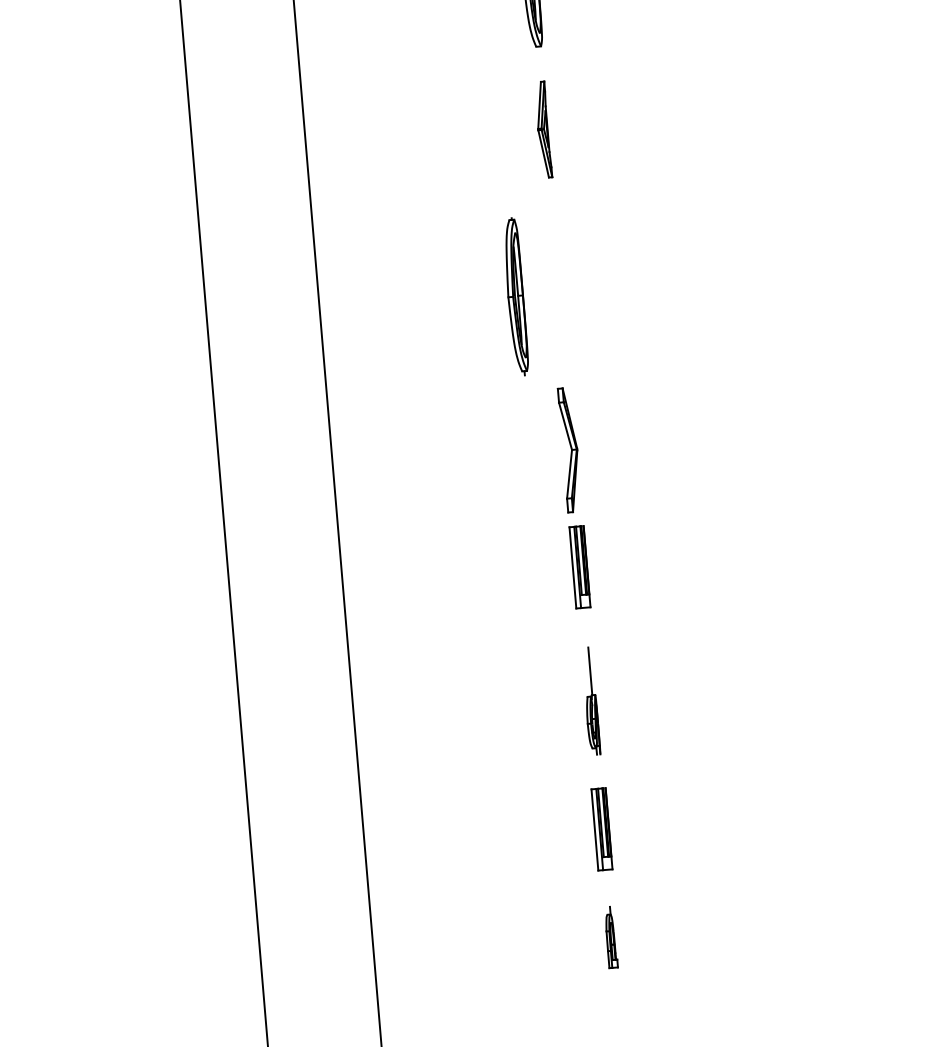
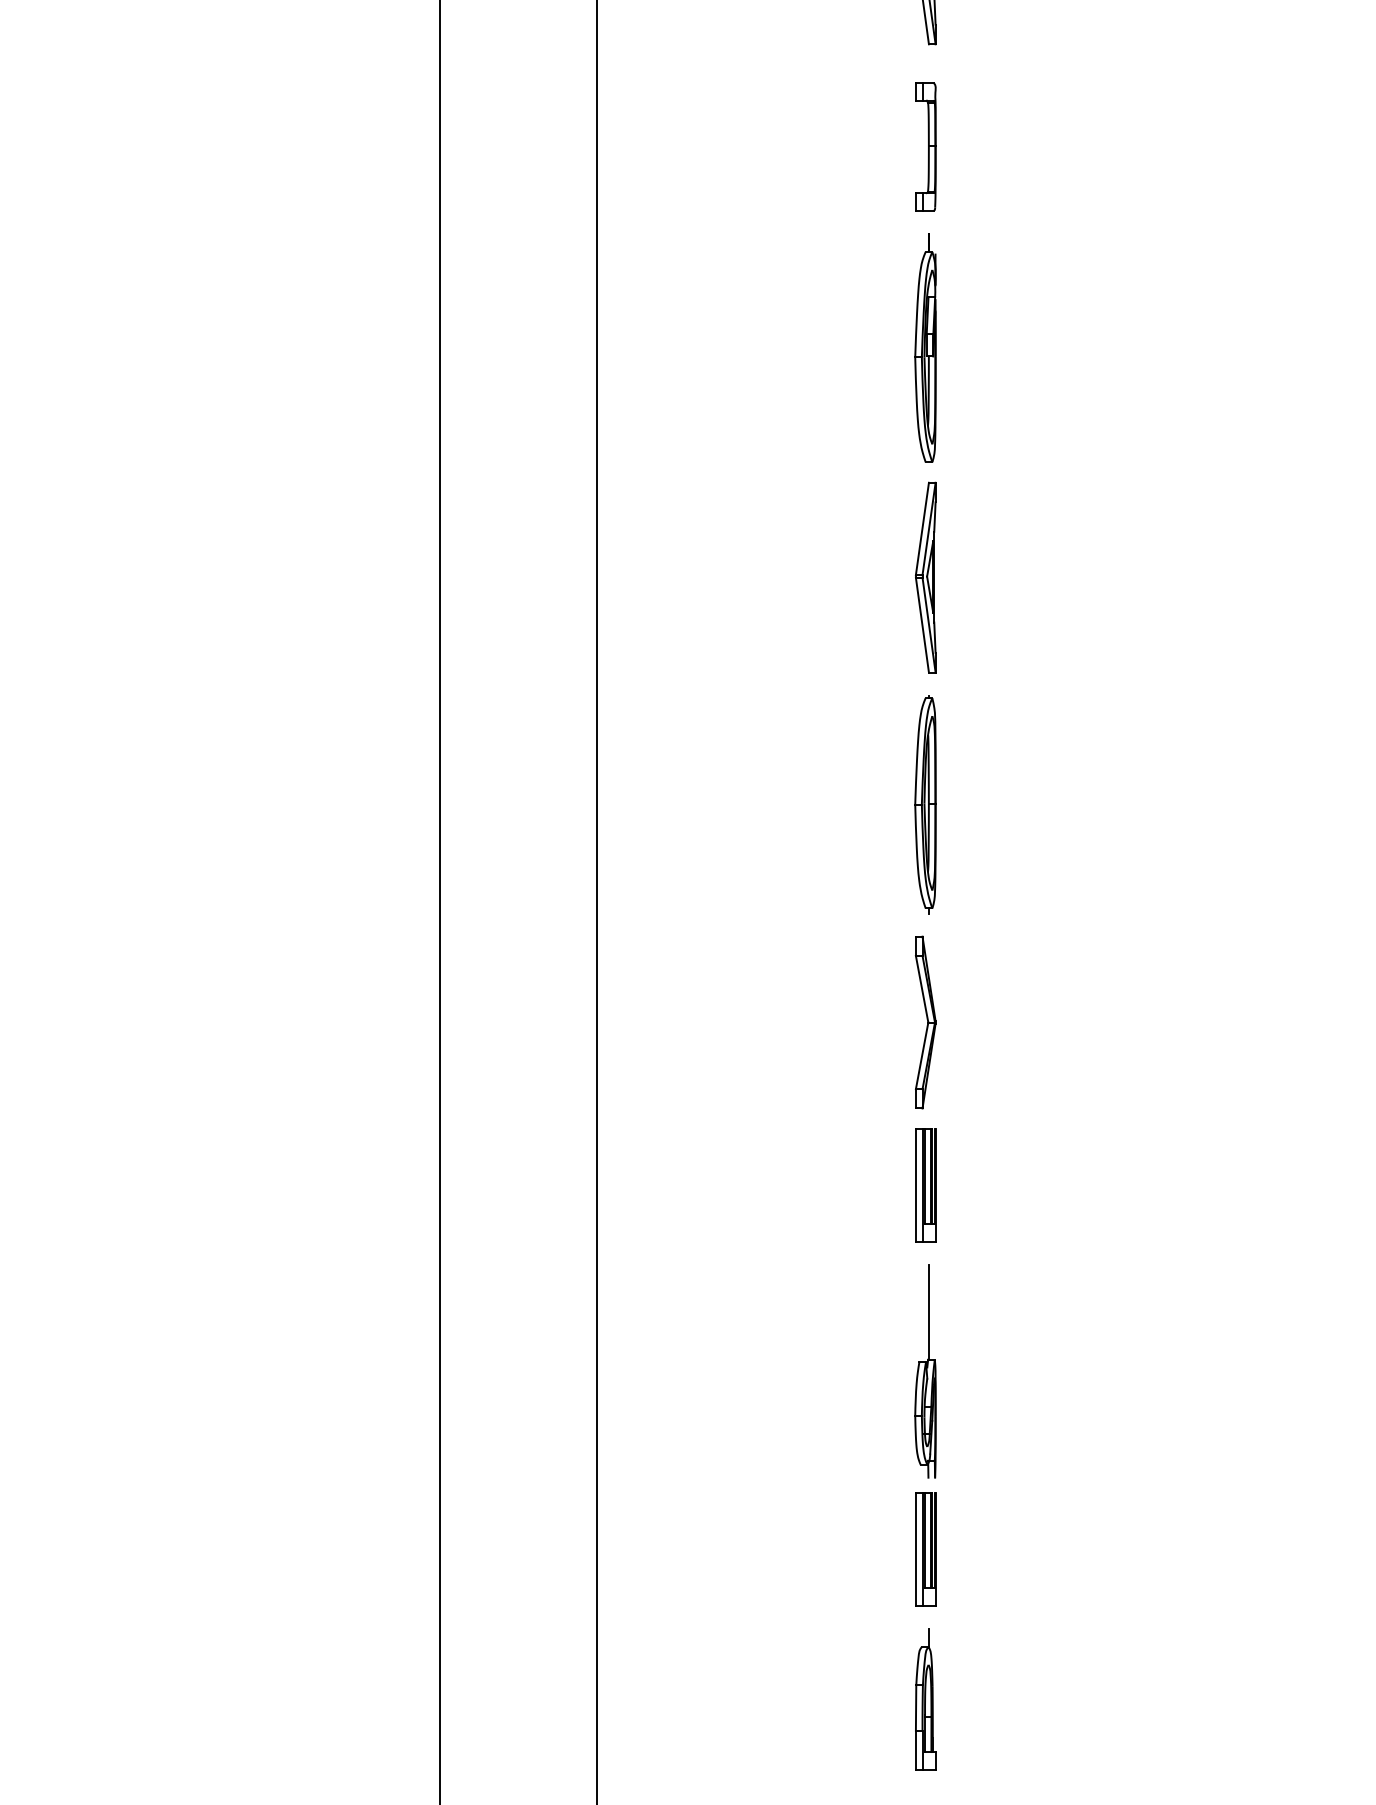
part: (543, 129) -> (925, 577), size x1.43
part: (515, 296) -> (925, 804), moved
part: (591, 701) -> (925, 1371), size x1.43
part: (610, 937) -> (925, 1699), size x1.67

